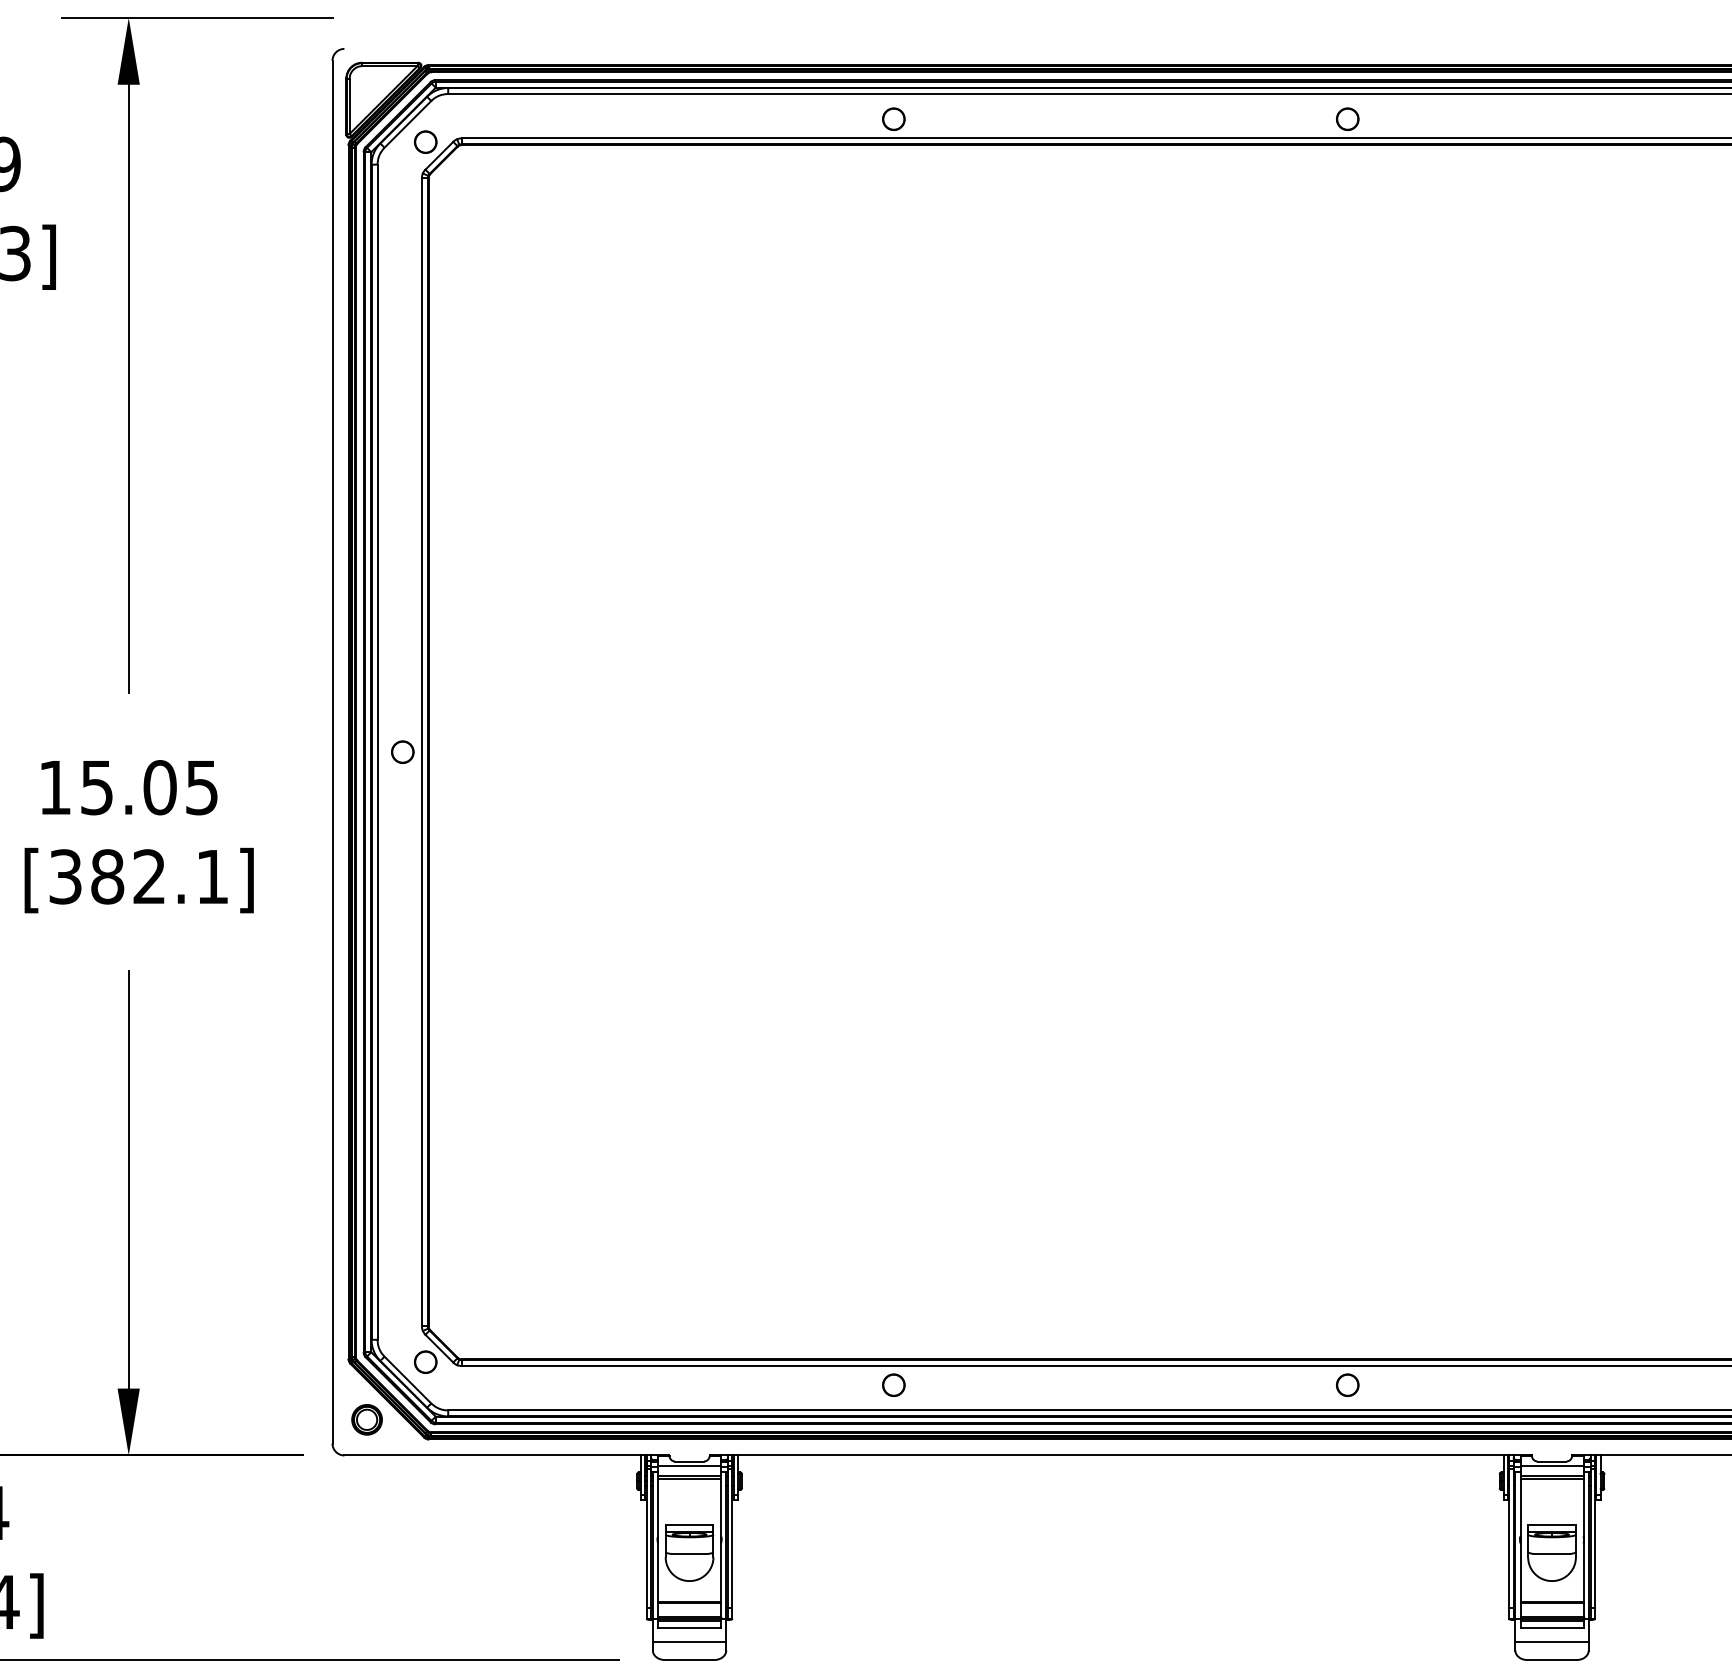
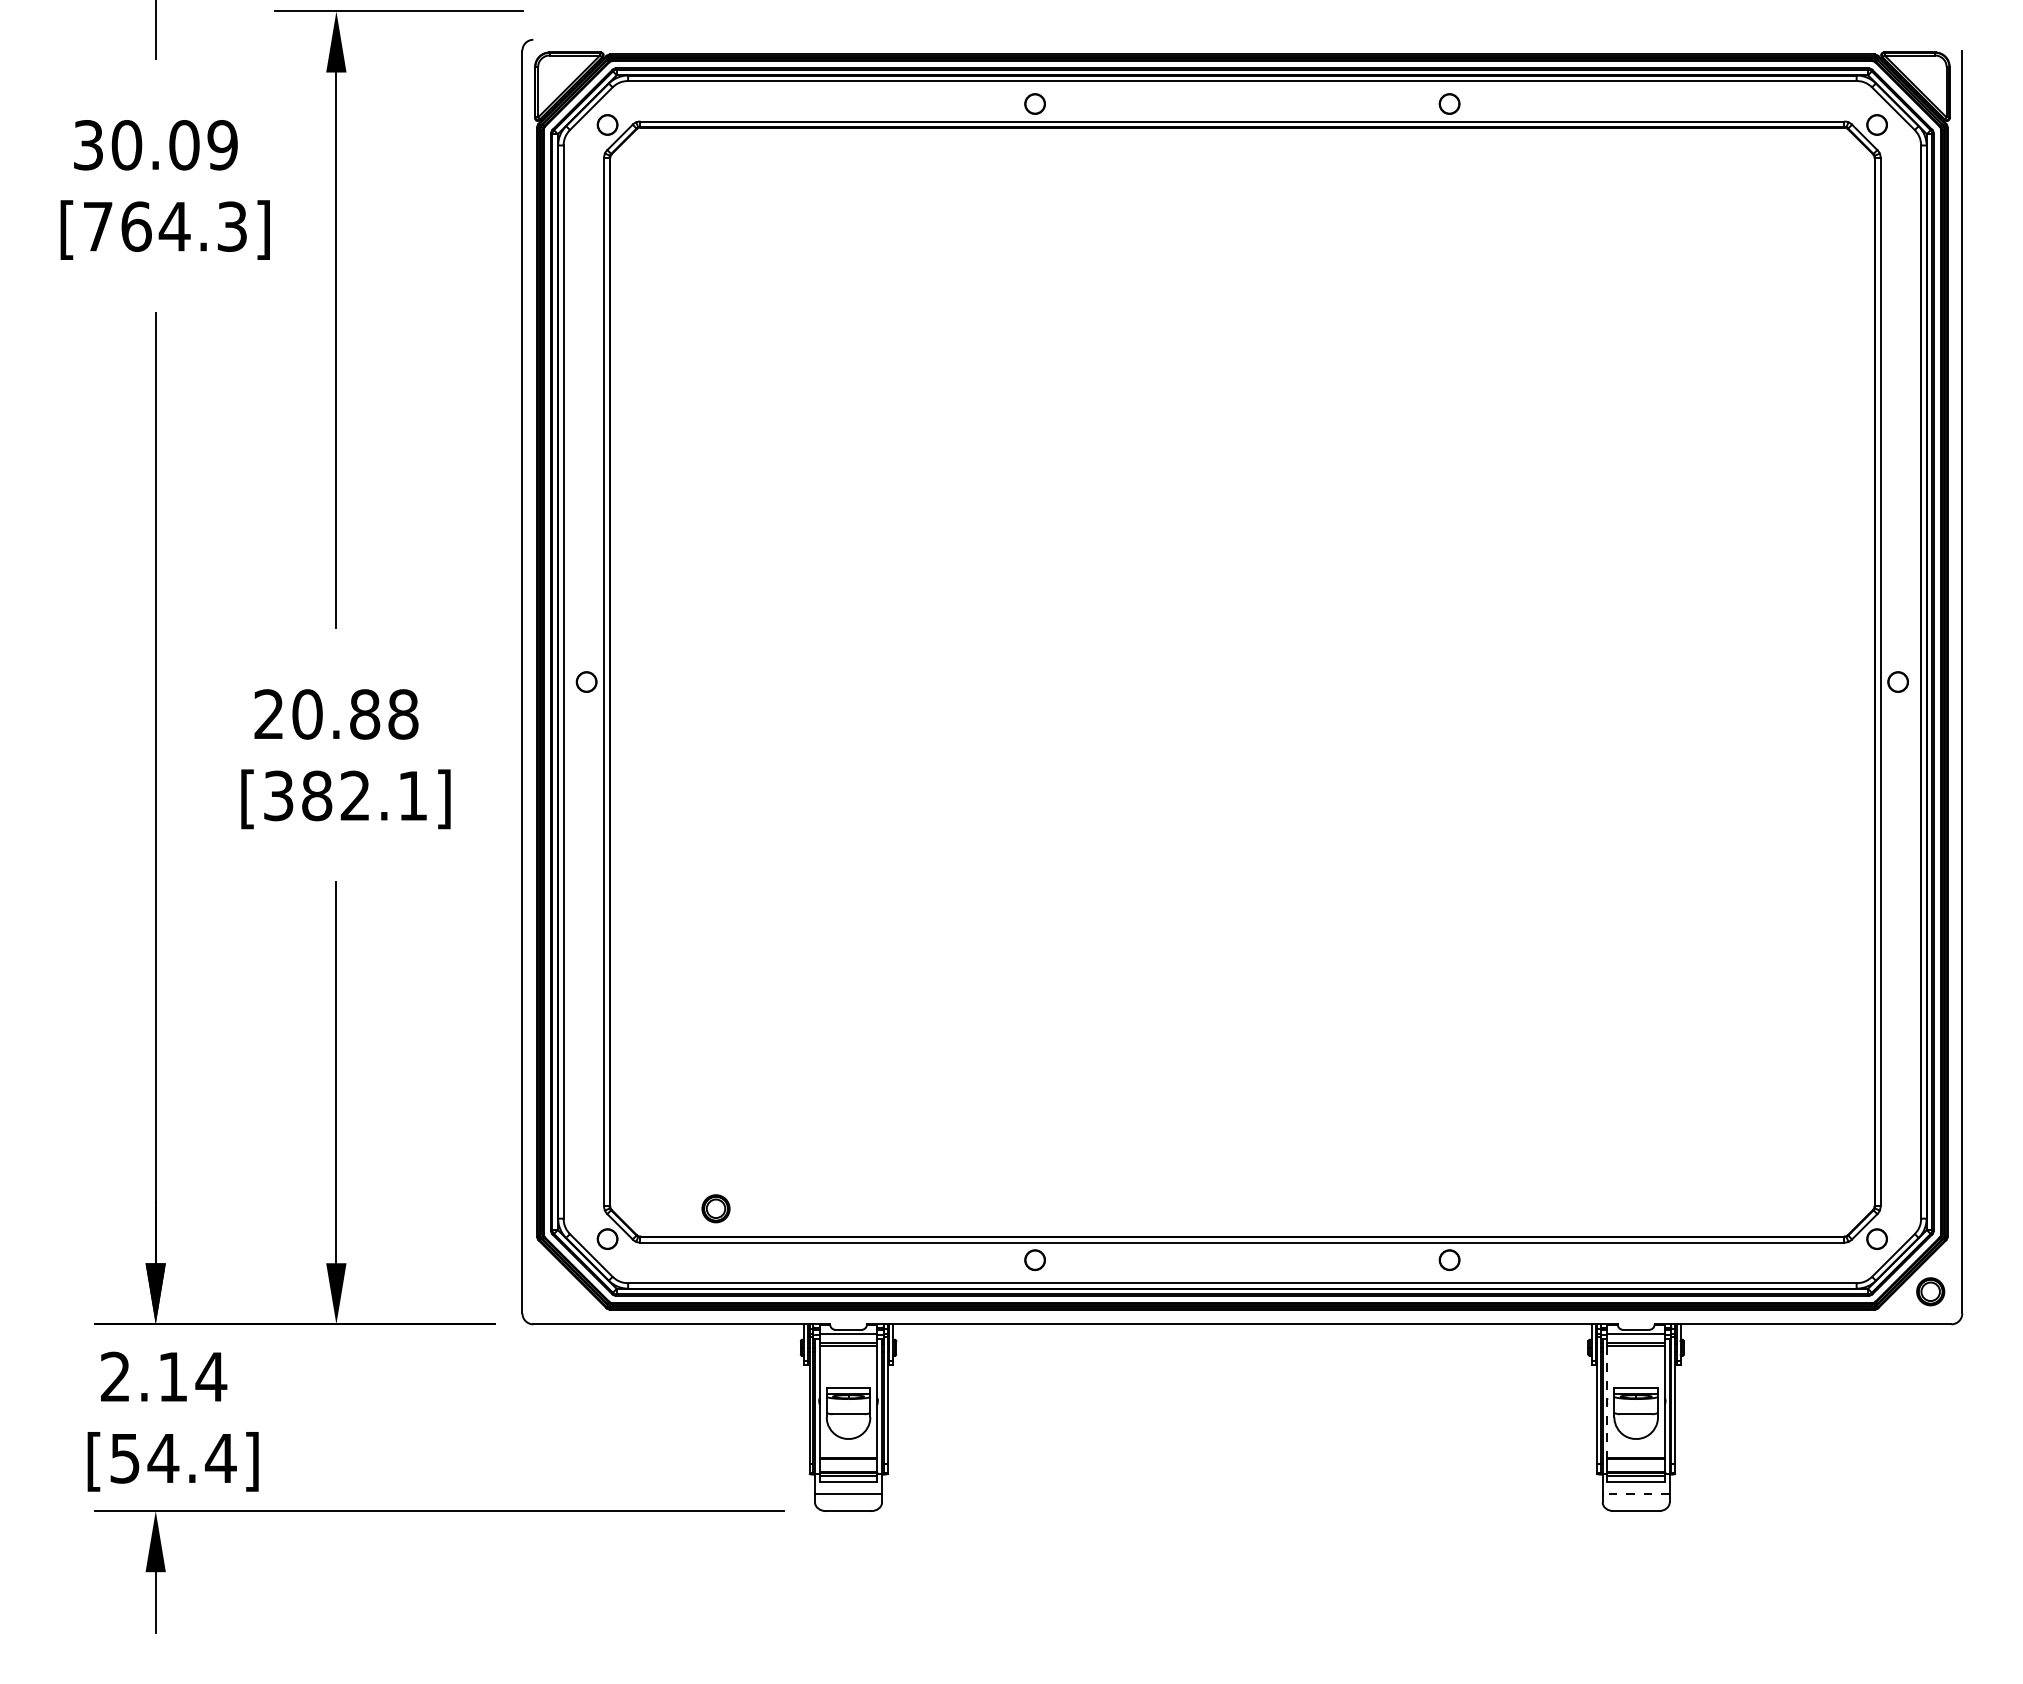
text: (128, 787) -> (336, 714), 15.05 -> 20.88
part: (366, 1419) -> (715, 1208), moved
line: (1520, 1541) -> (1607, 1402), solid -> dashed
line: (1552, 1641) -> (1636, 1494), solid -> dashed

